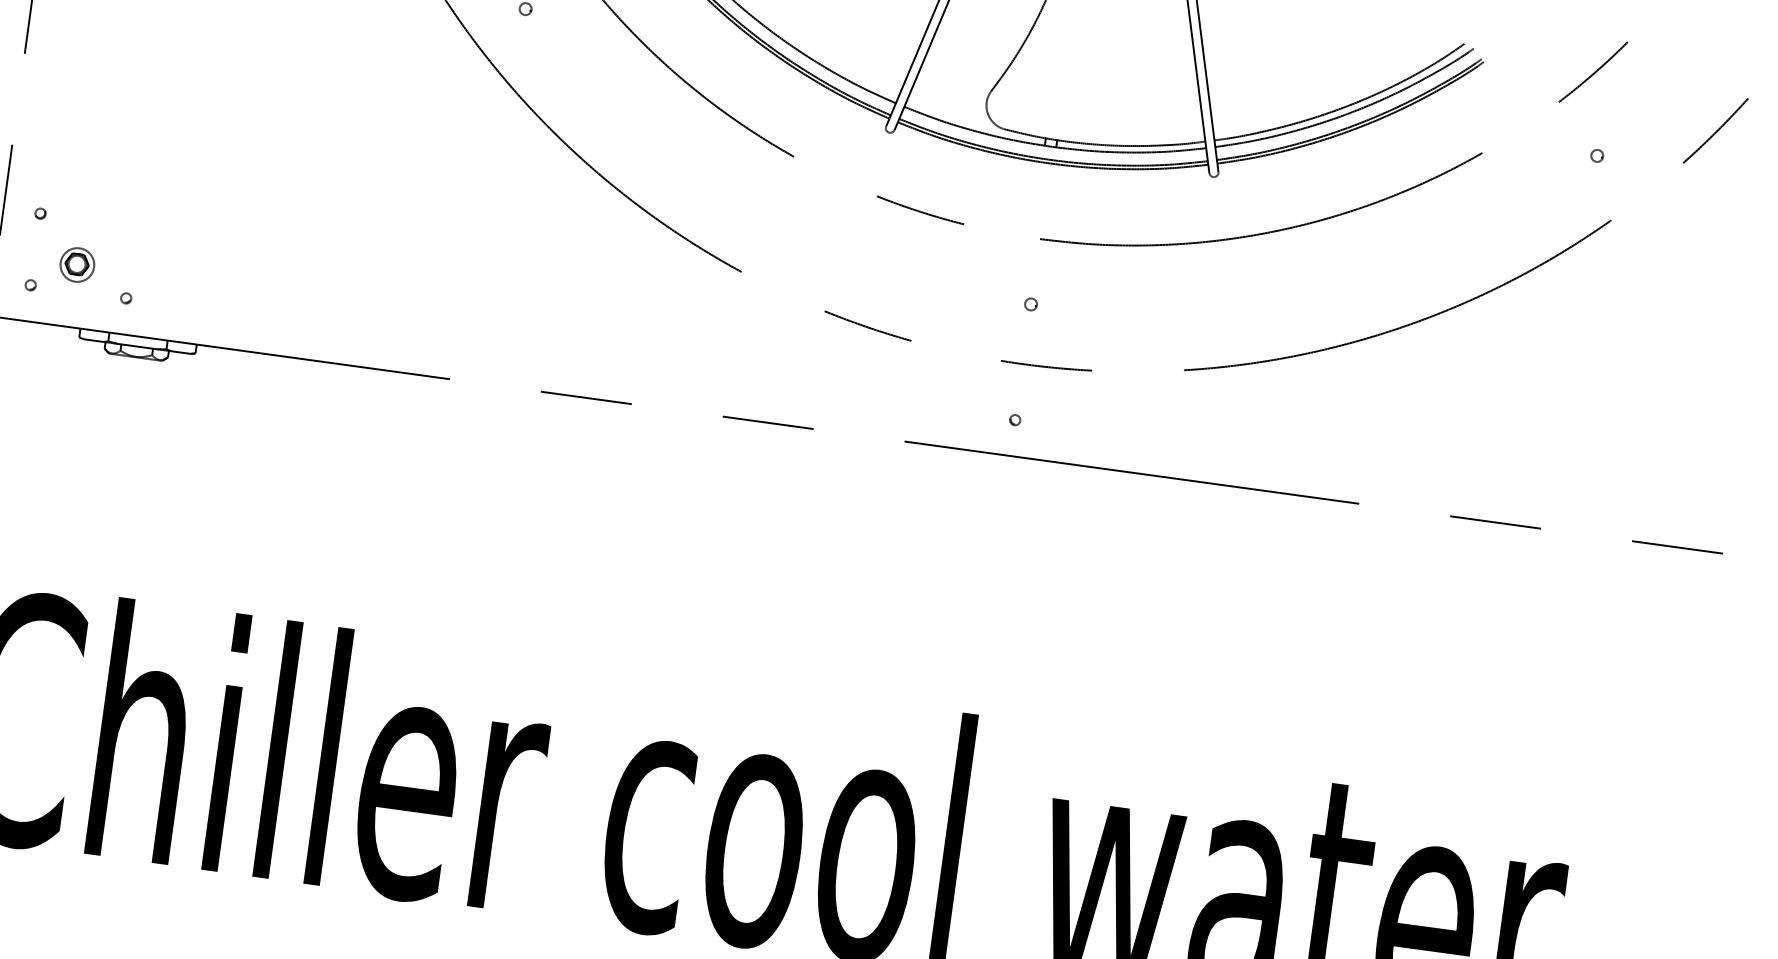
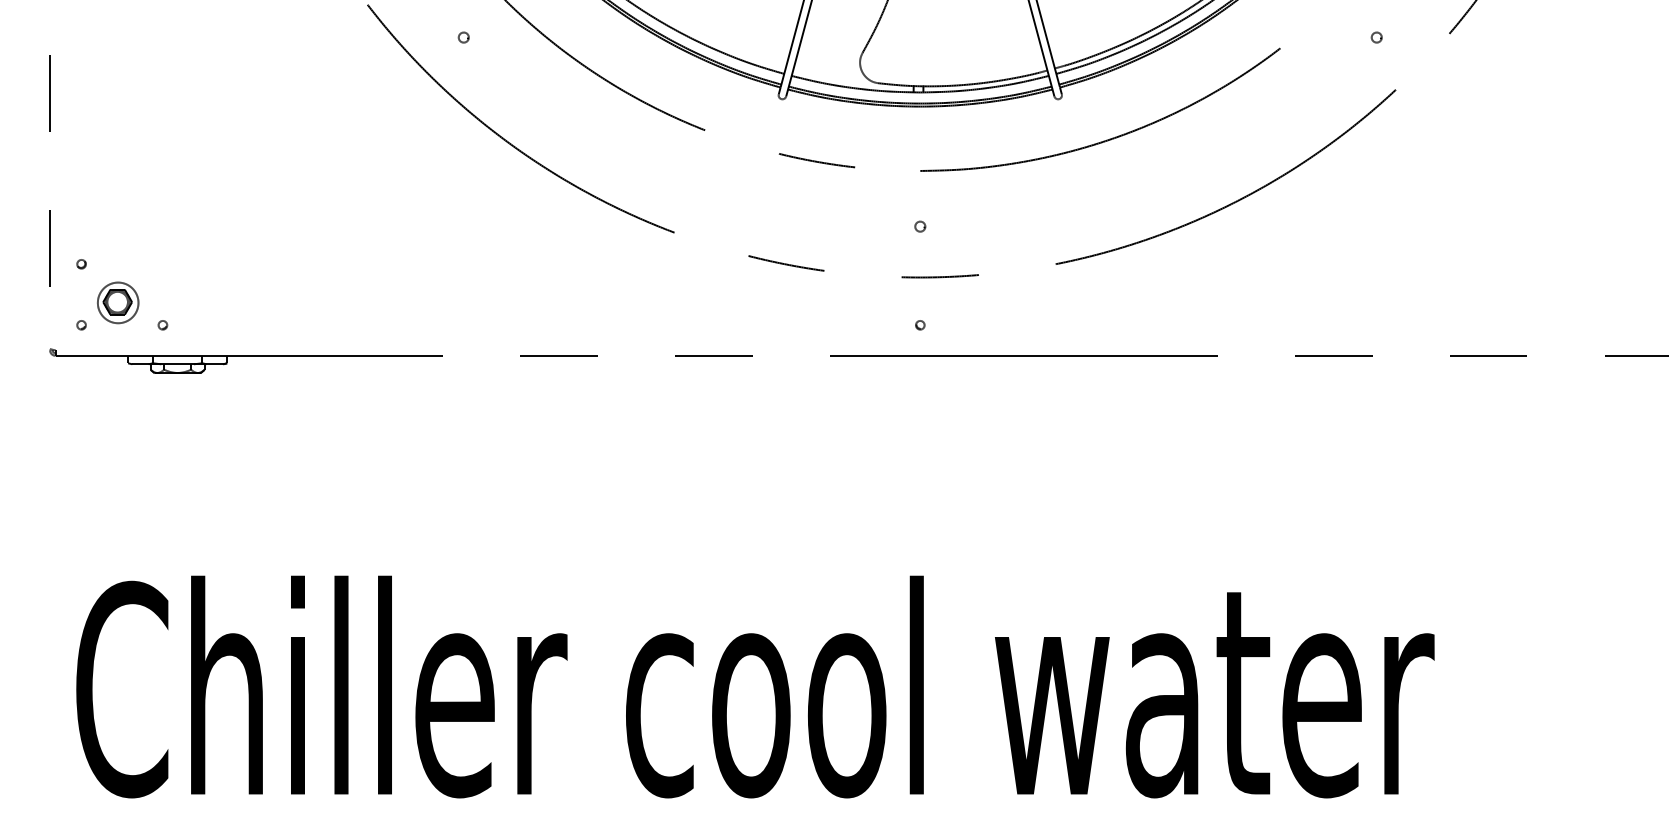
part: (77, 264) -> (118, 302), size x1.43

